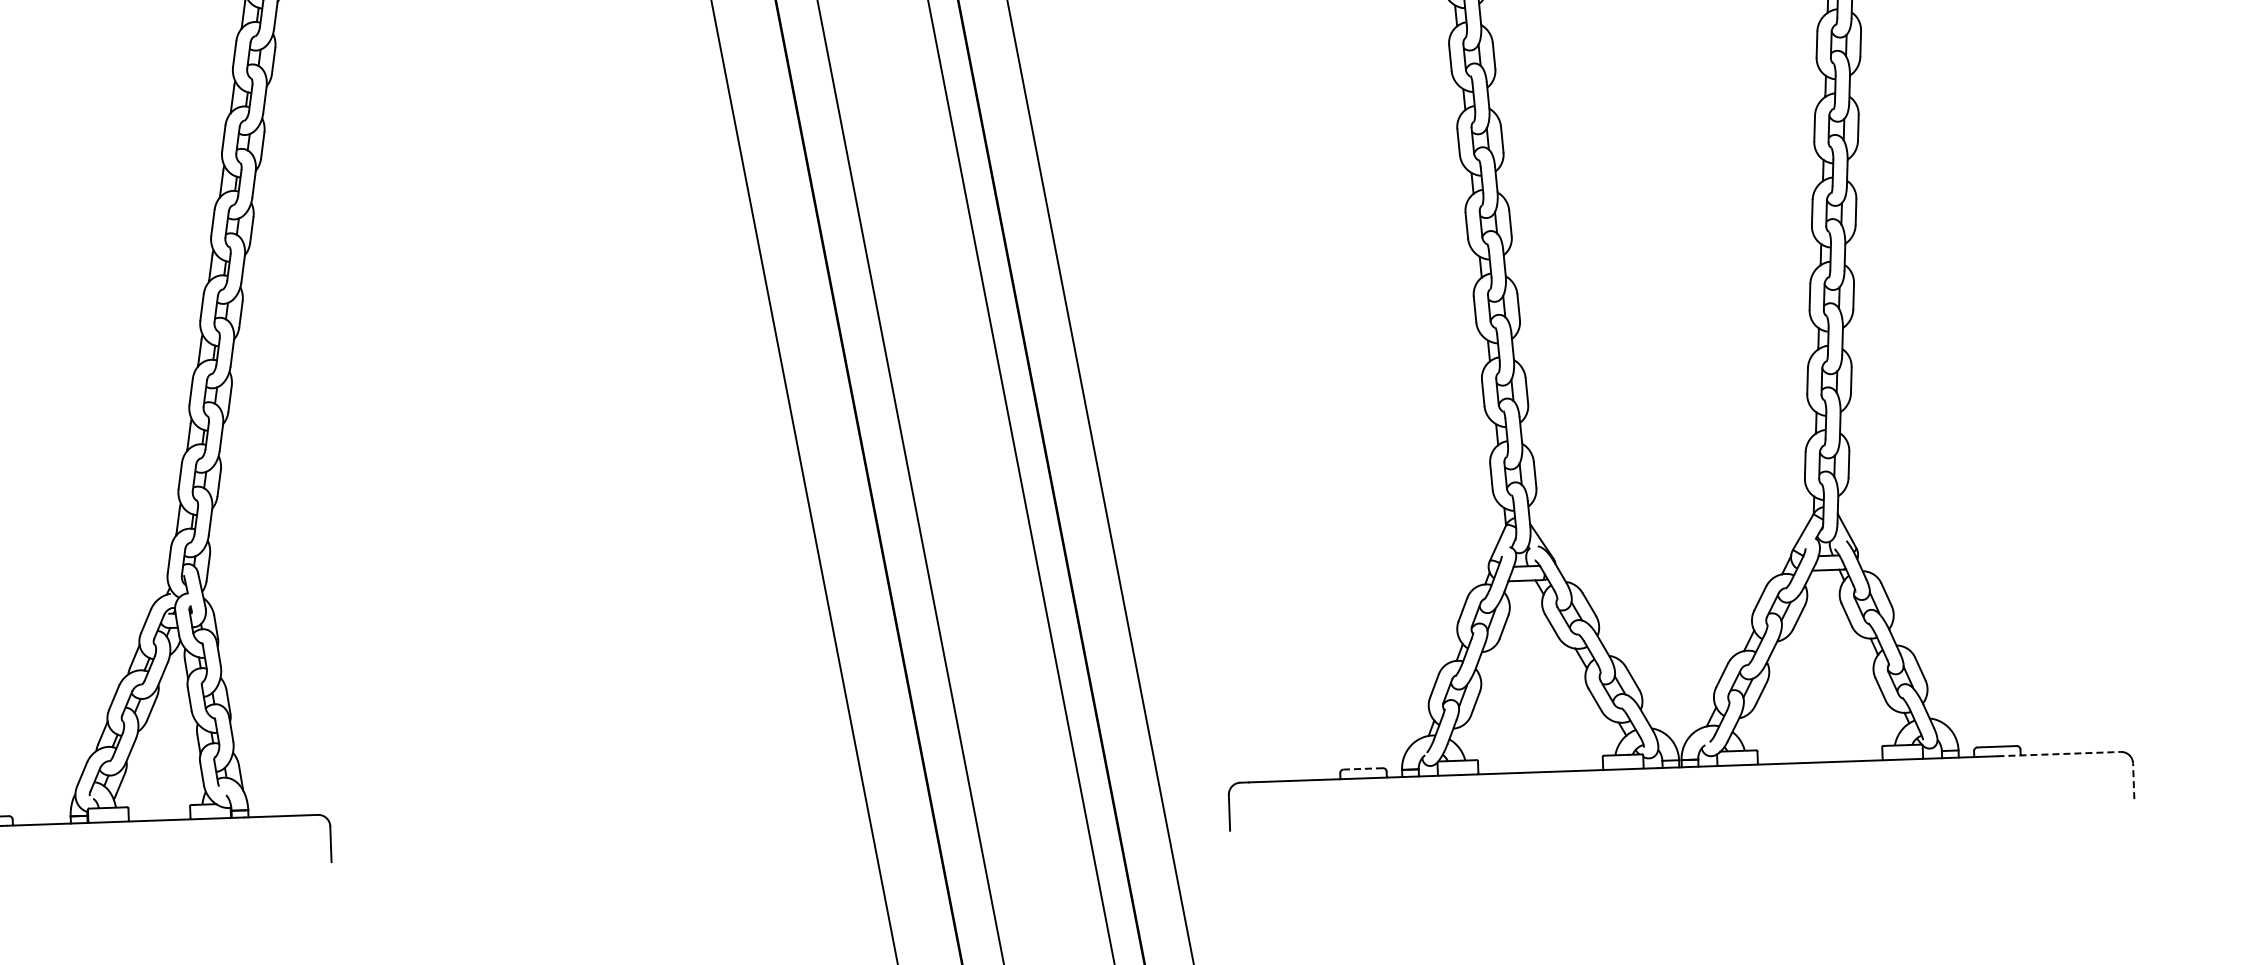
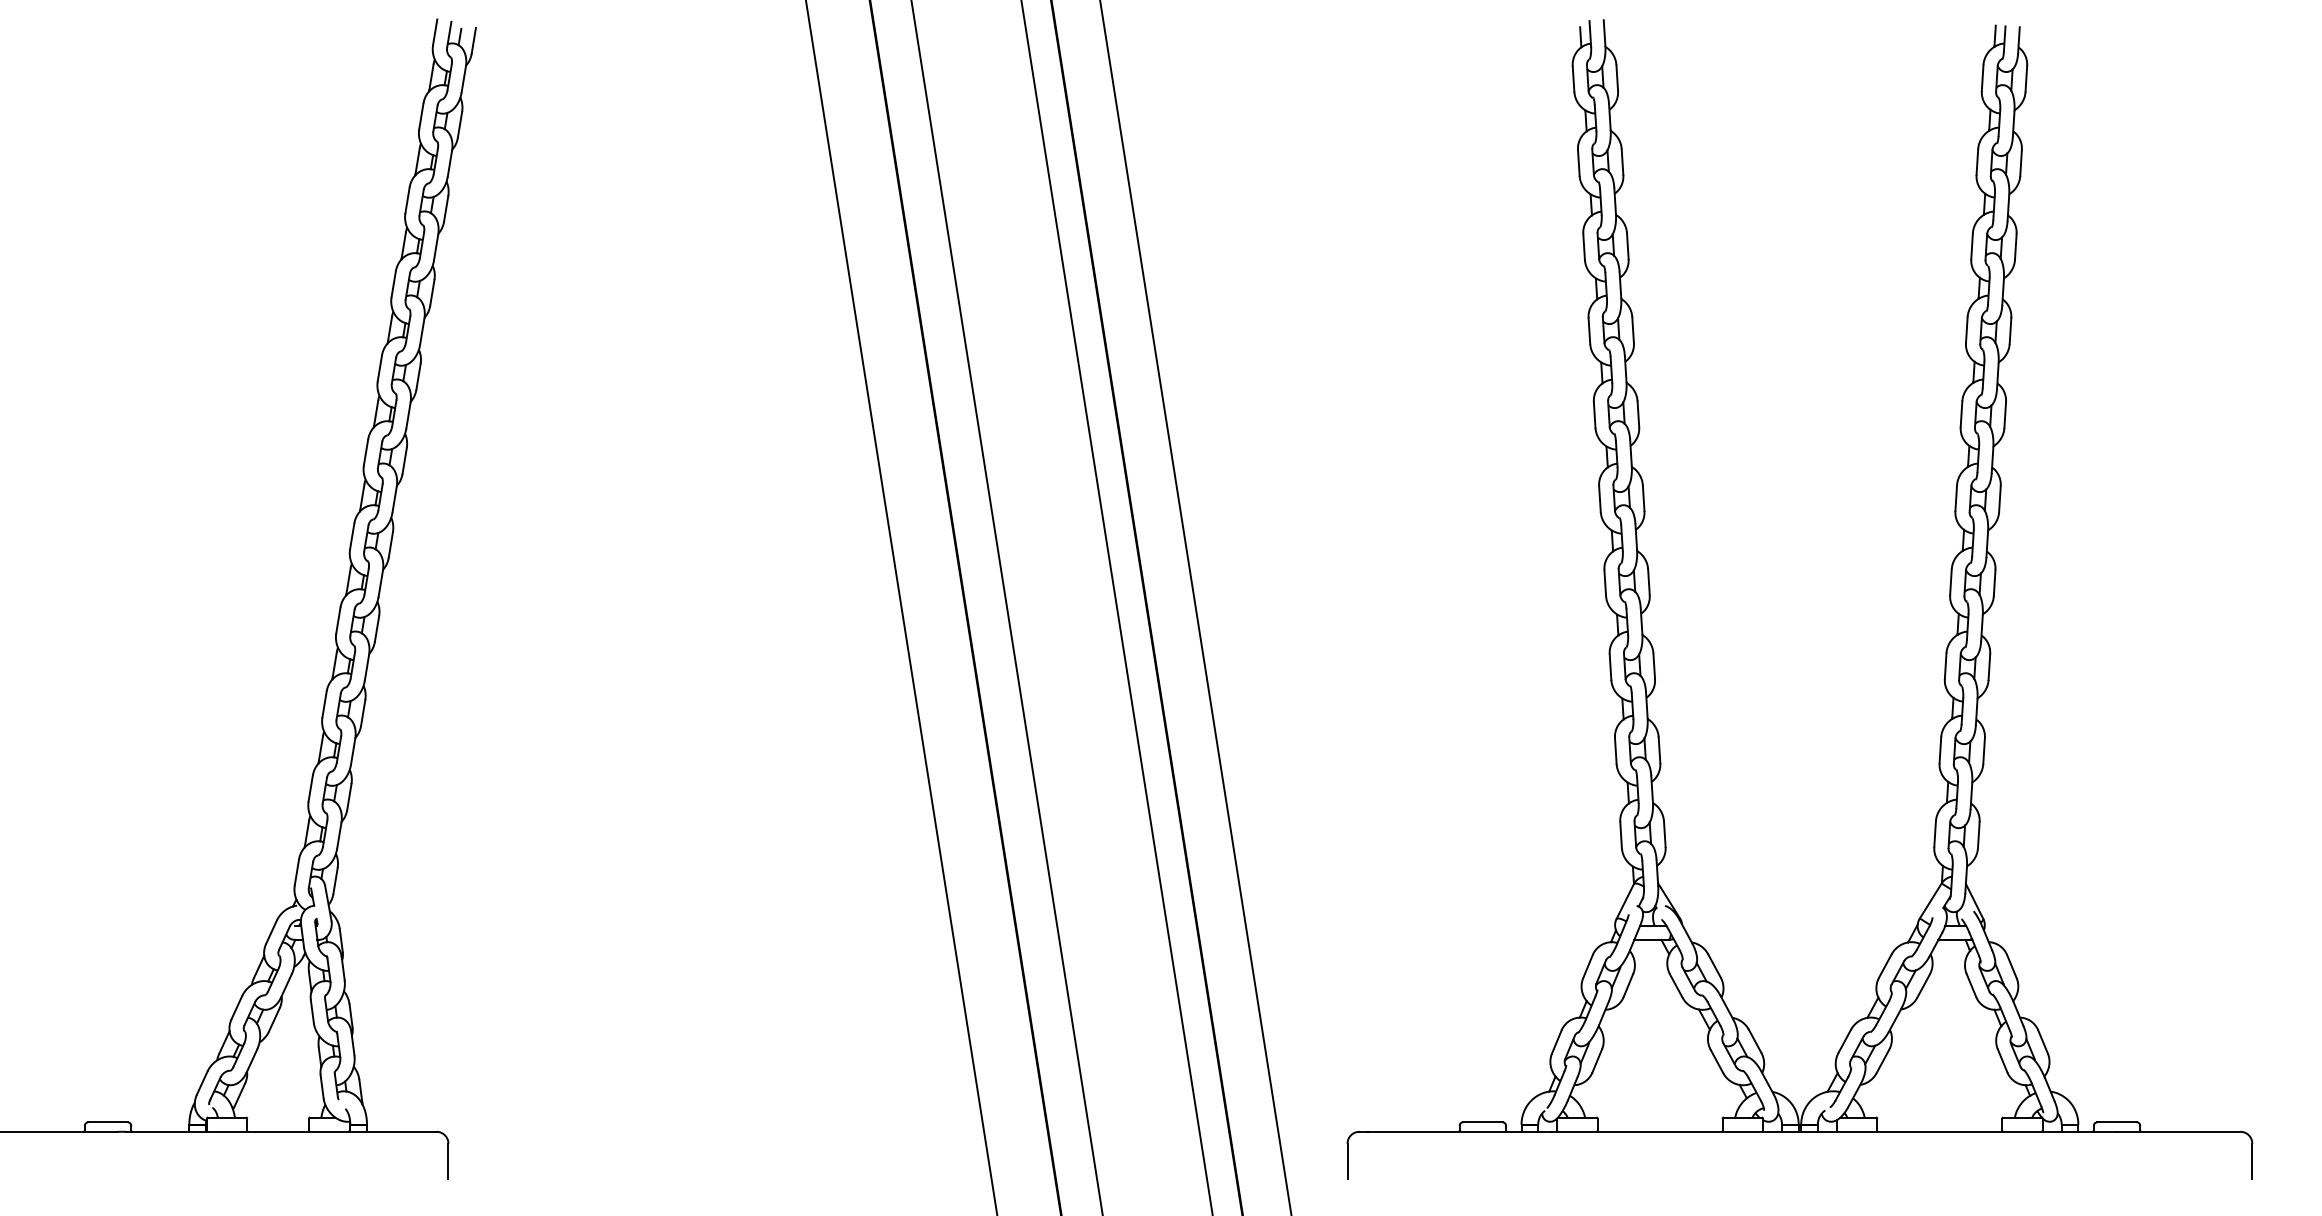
line: (2058, 753) -> (2178, 1131), dashed -> solid
line: (1362, 769) -> (1482, 1122), dashed -> solid
line: (2133, 781) -> (2252, 1161), dashed -> solid

